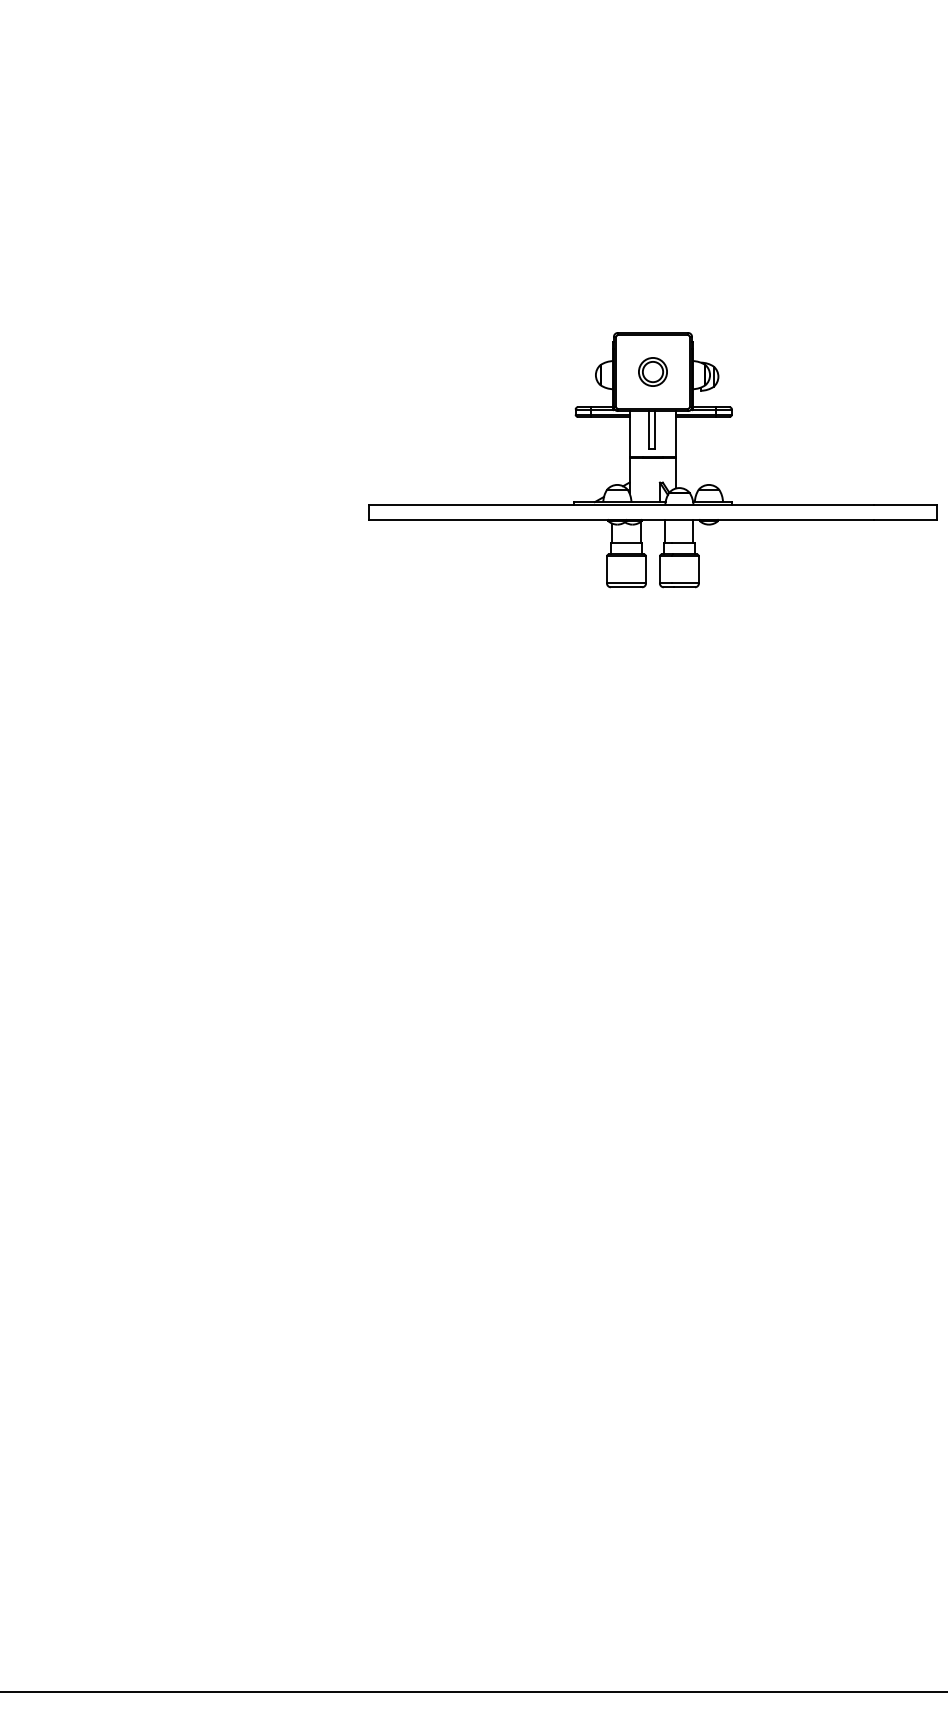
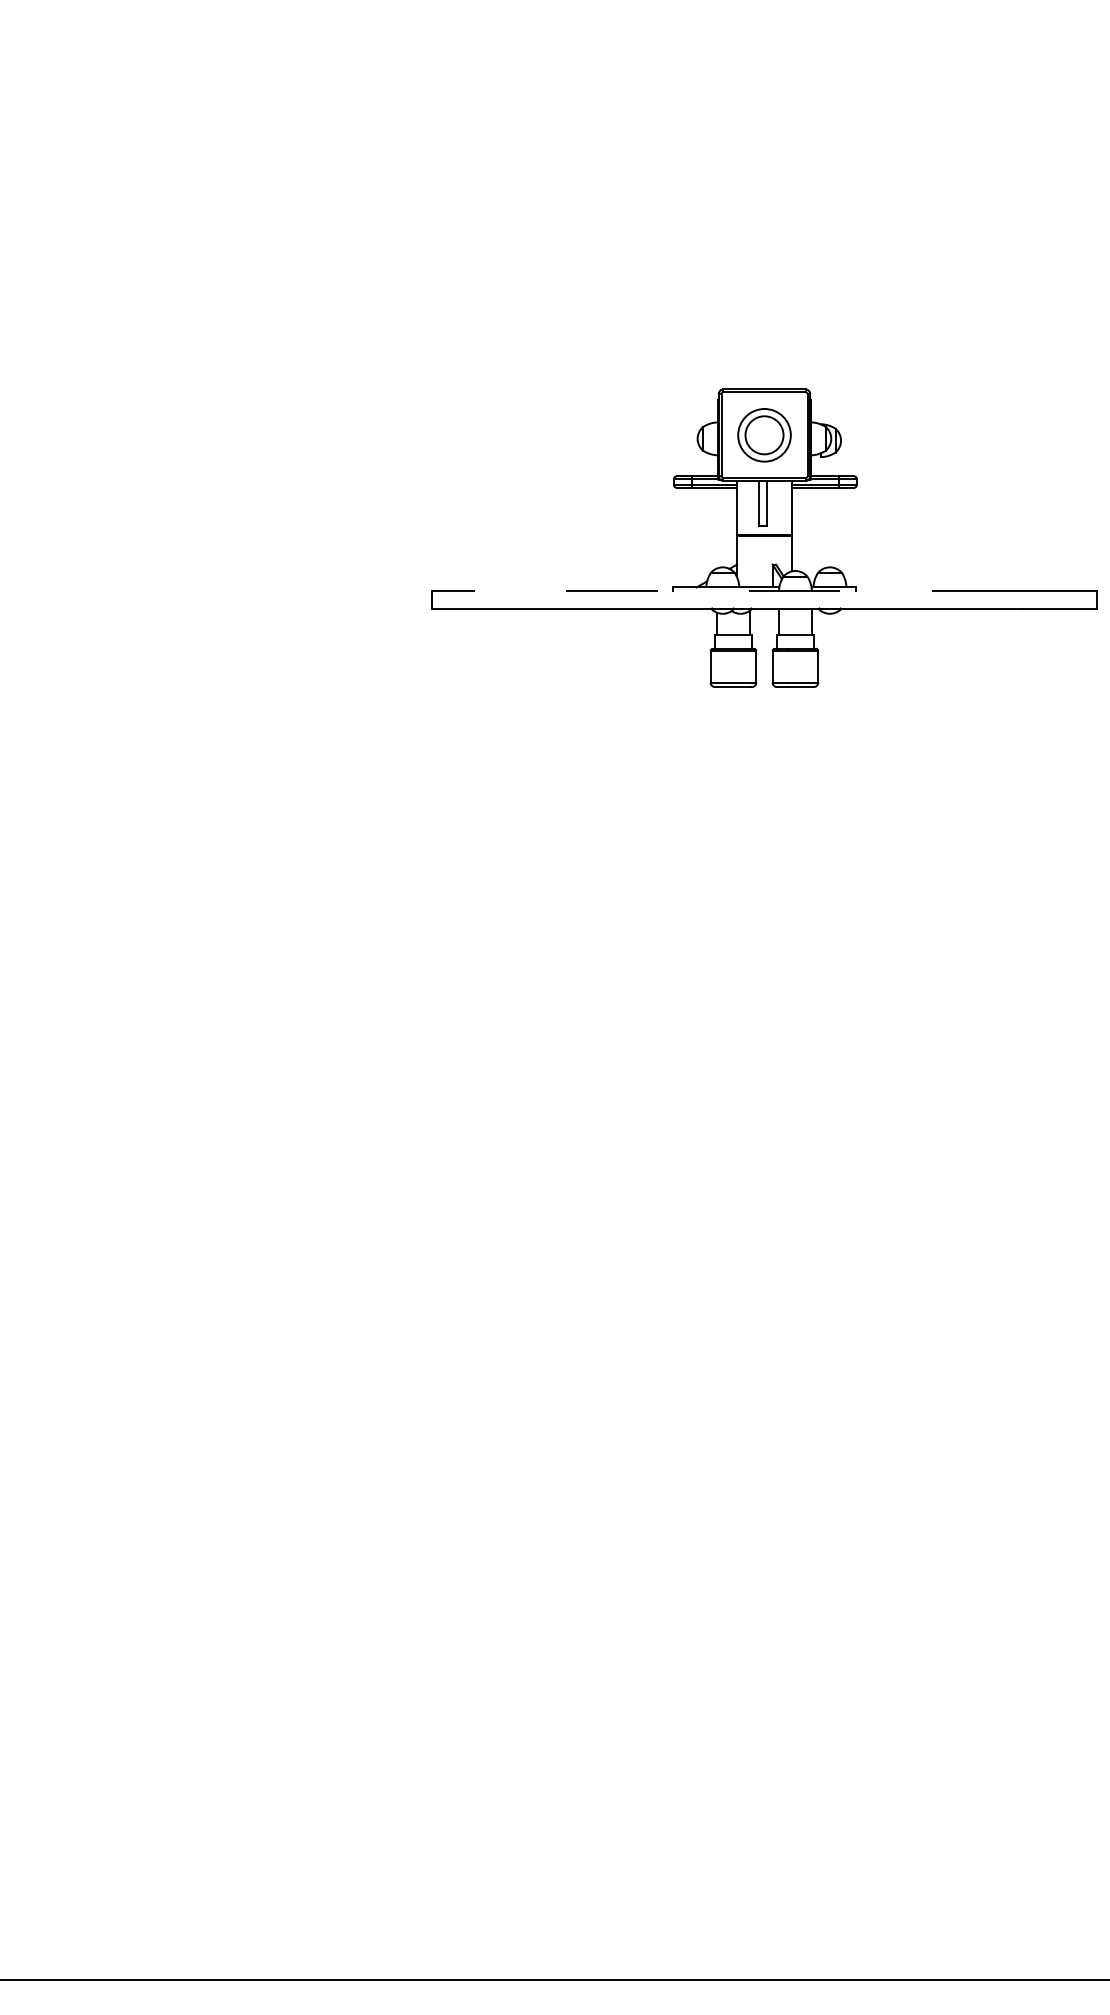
part: (652, 371) -> (764, 434), size x1.6
line: (621, 505) -> (727, 591), solid -> dashed

